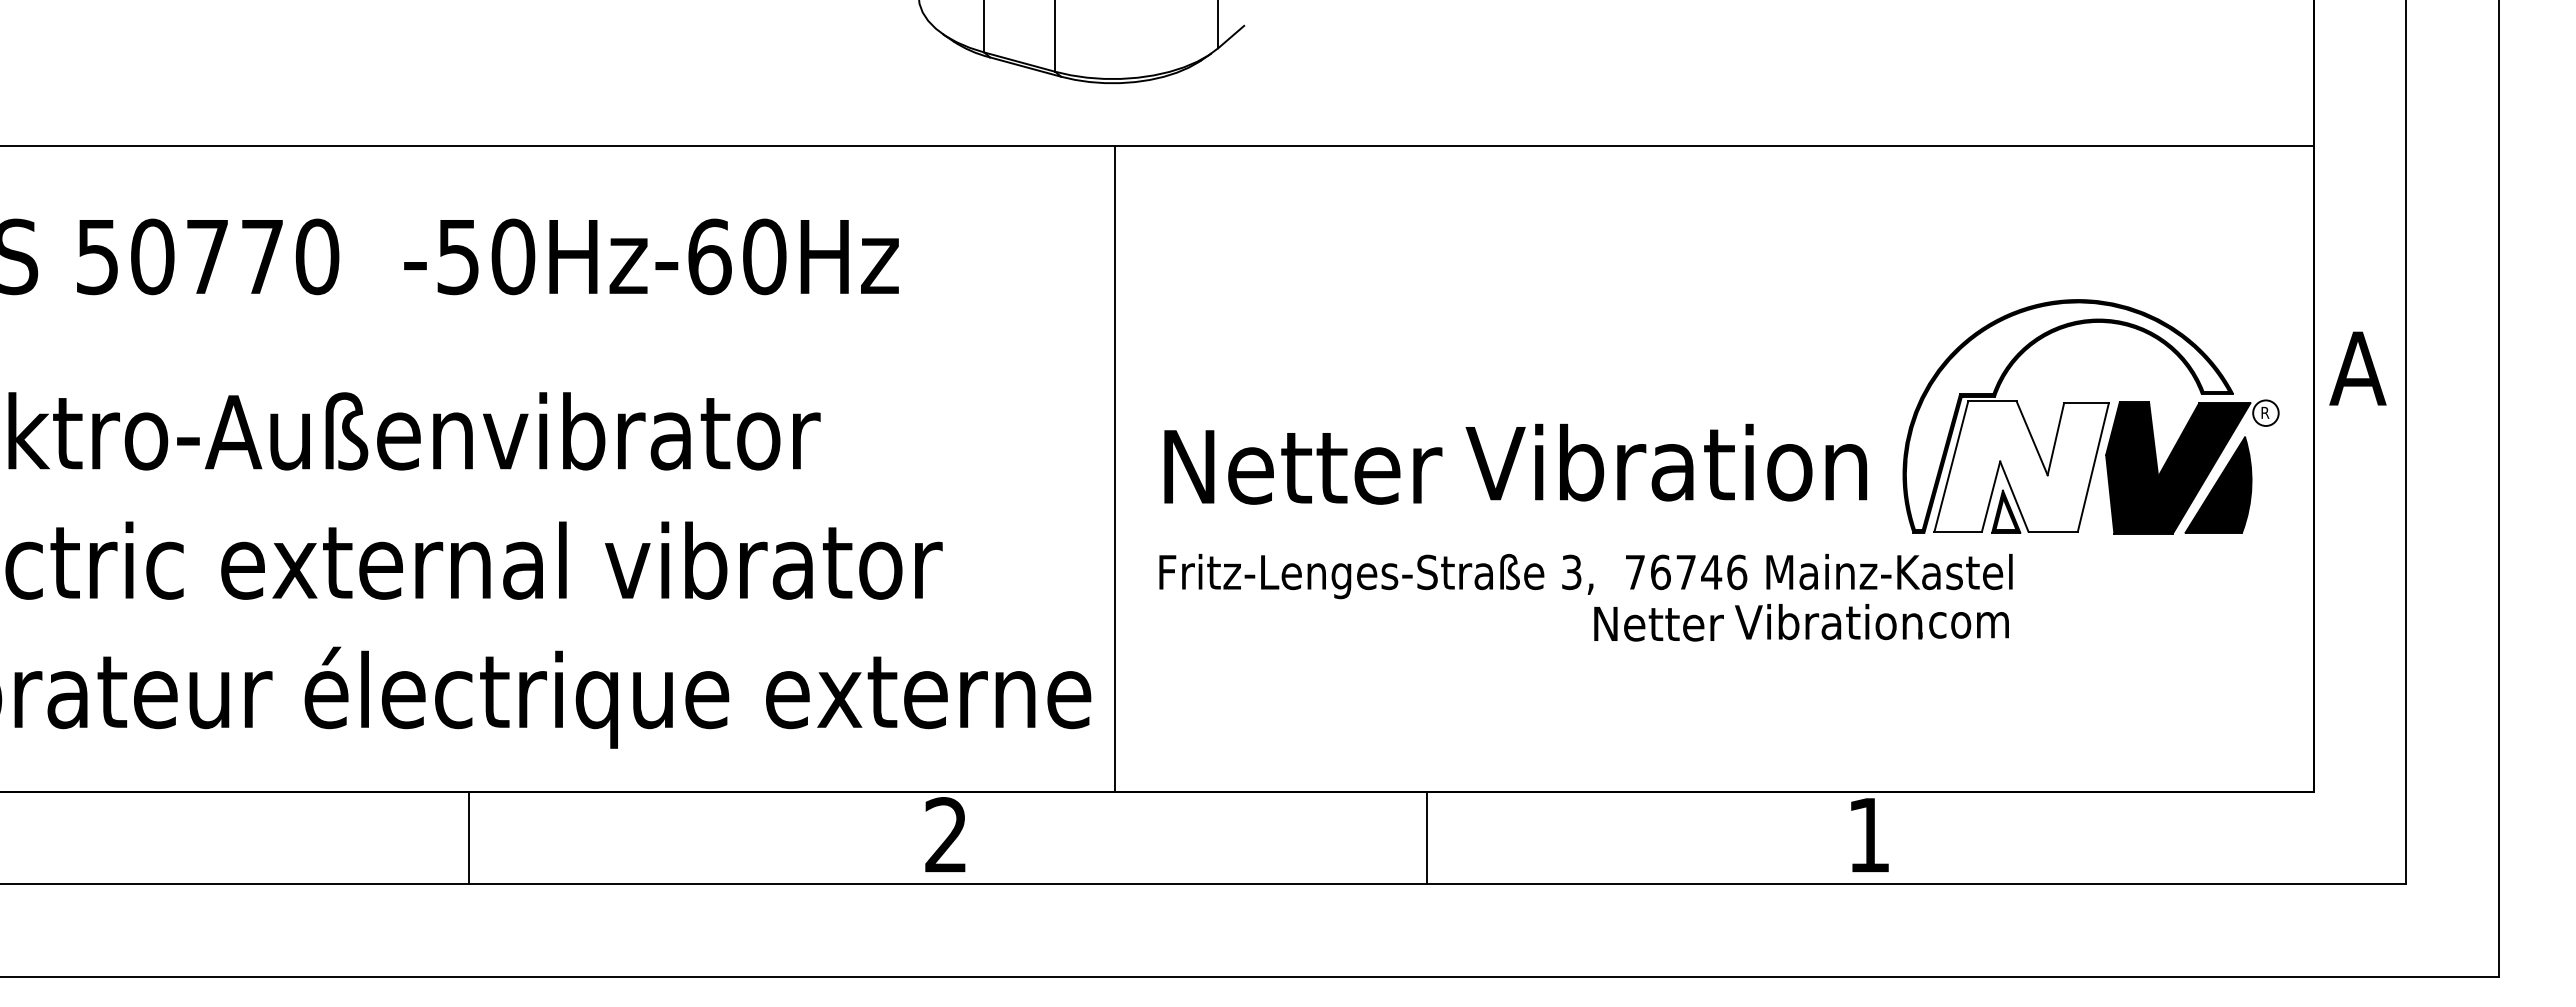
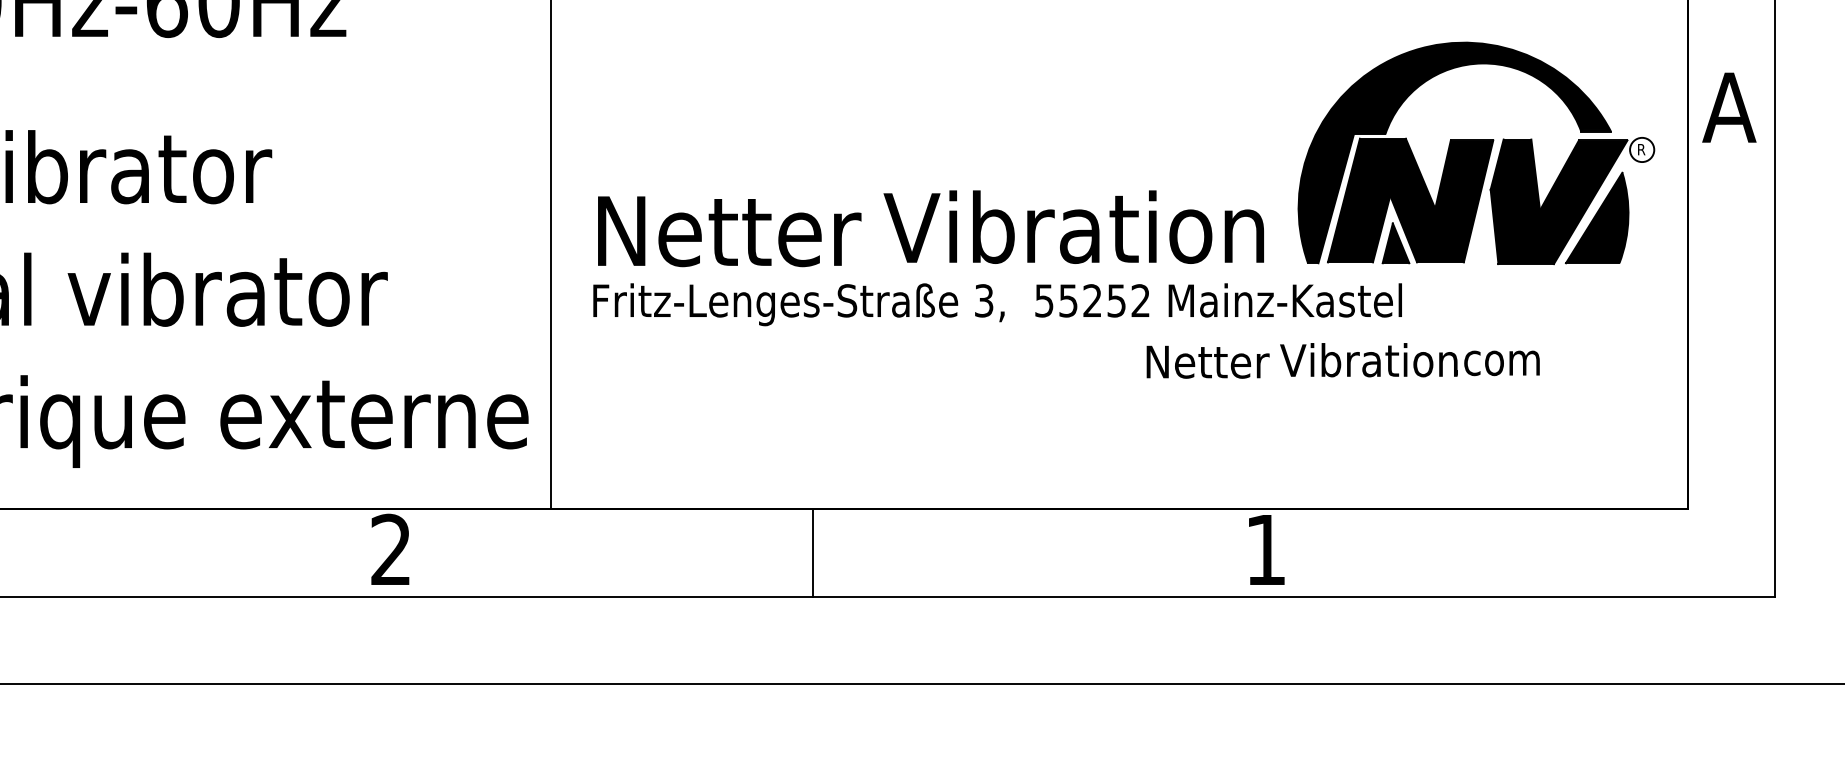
fill: (2067, 416) -> (1454, 153), added
text: (1515, 463) -> (930, 227), moved
fill: (2021, 466) -> (1410, 200), added
fill: (2005, 514) -> (1395, 245), added
text: (1686, 572) -> (1092, 300), 76746 -> 55252
text: (1801, 622) -> (1343, 360), moved
line: (1427, 838) -> (813, 553), moved

